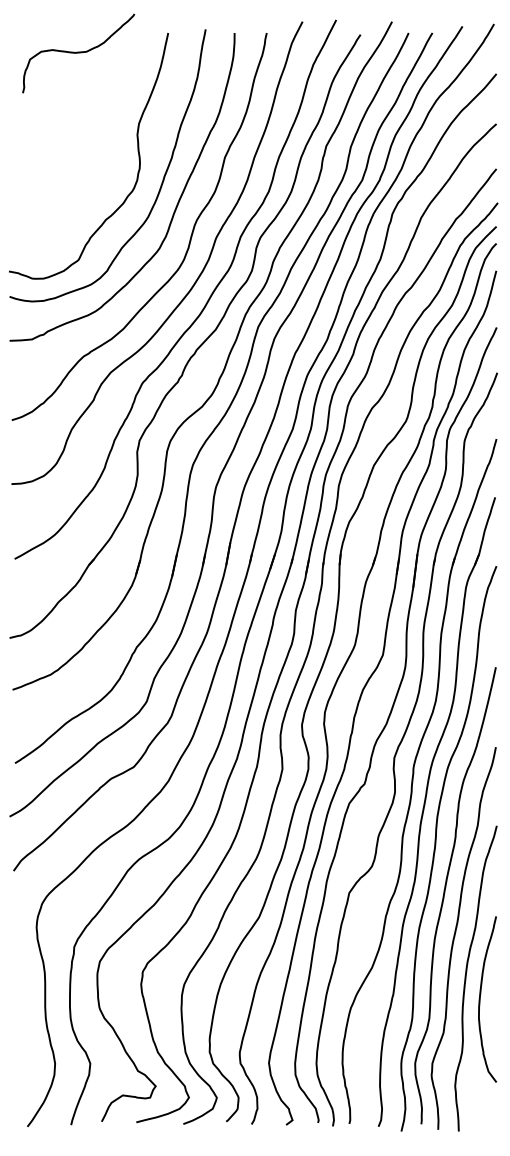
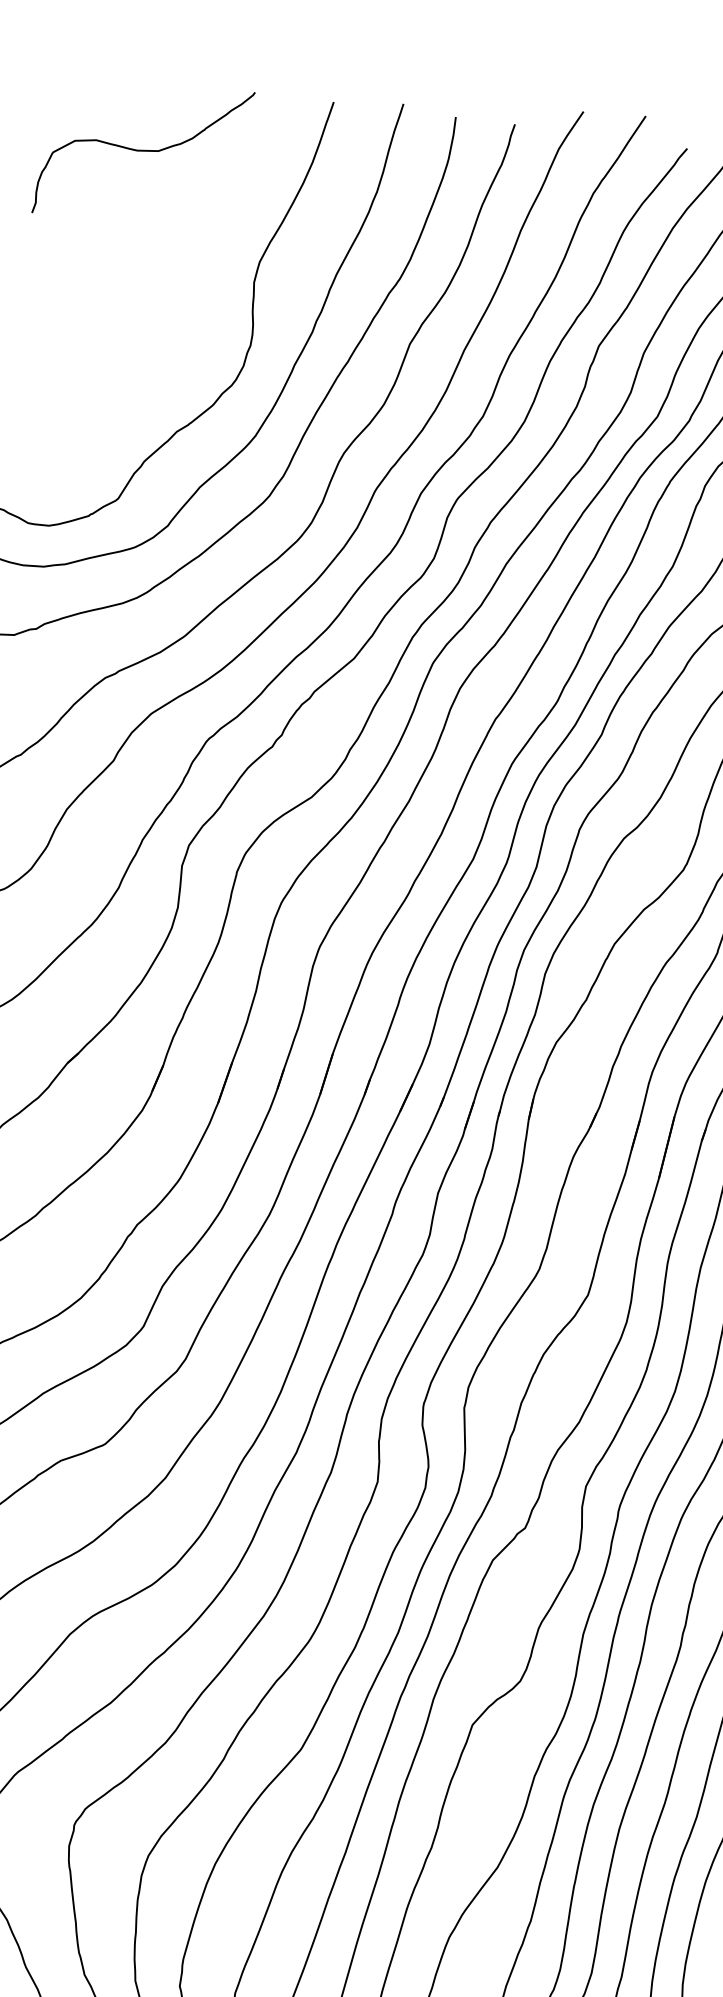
curve: (78, 53) -> (143, 152), moved

